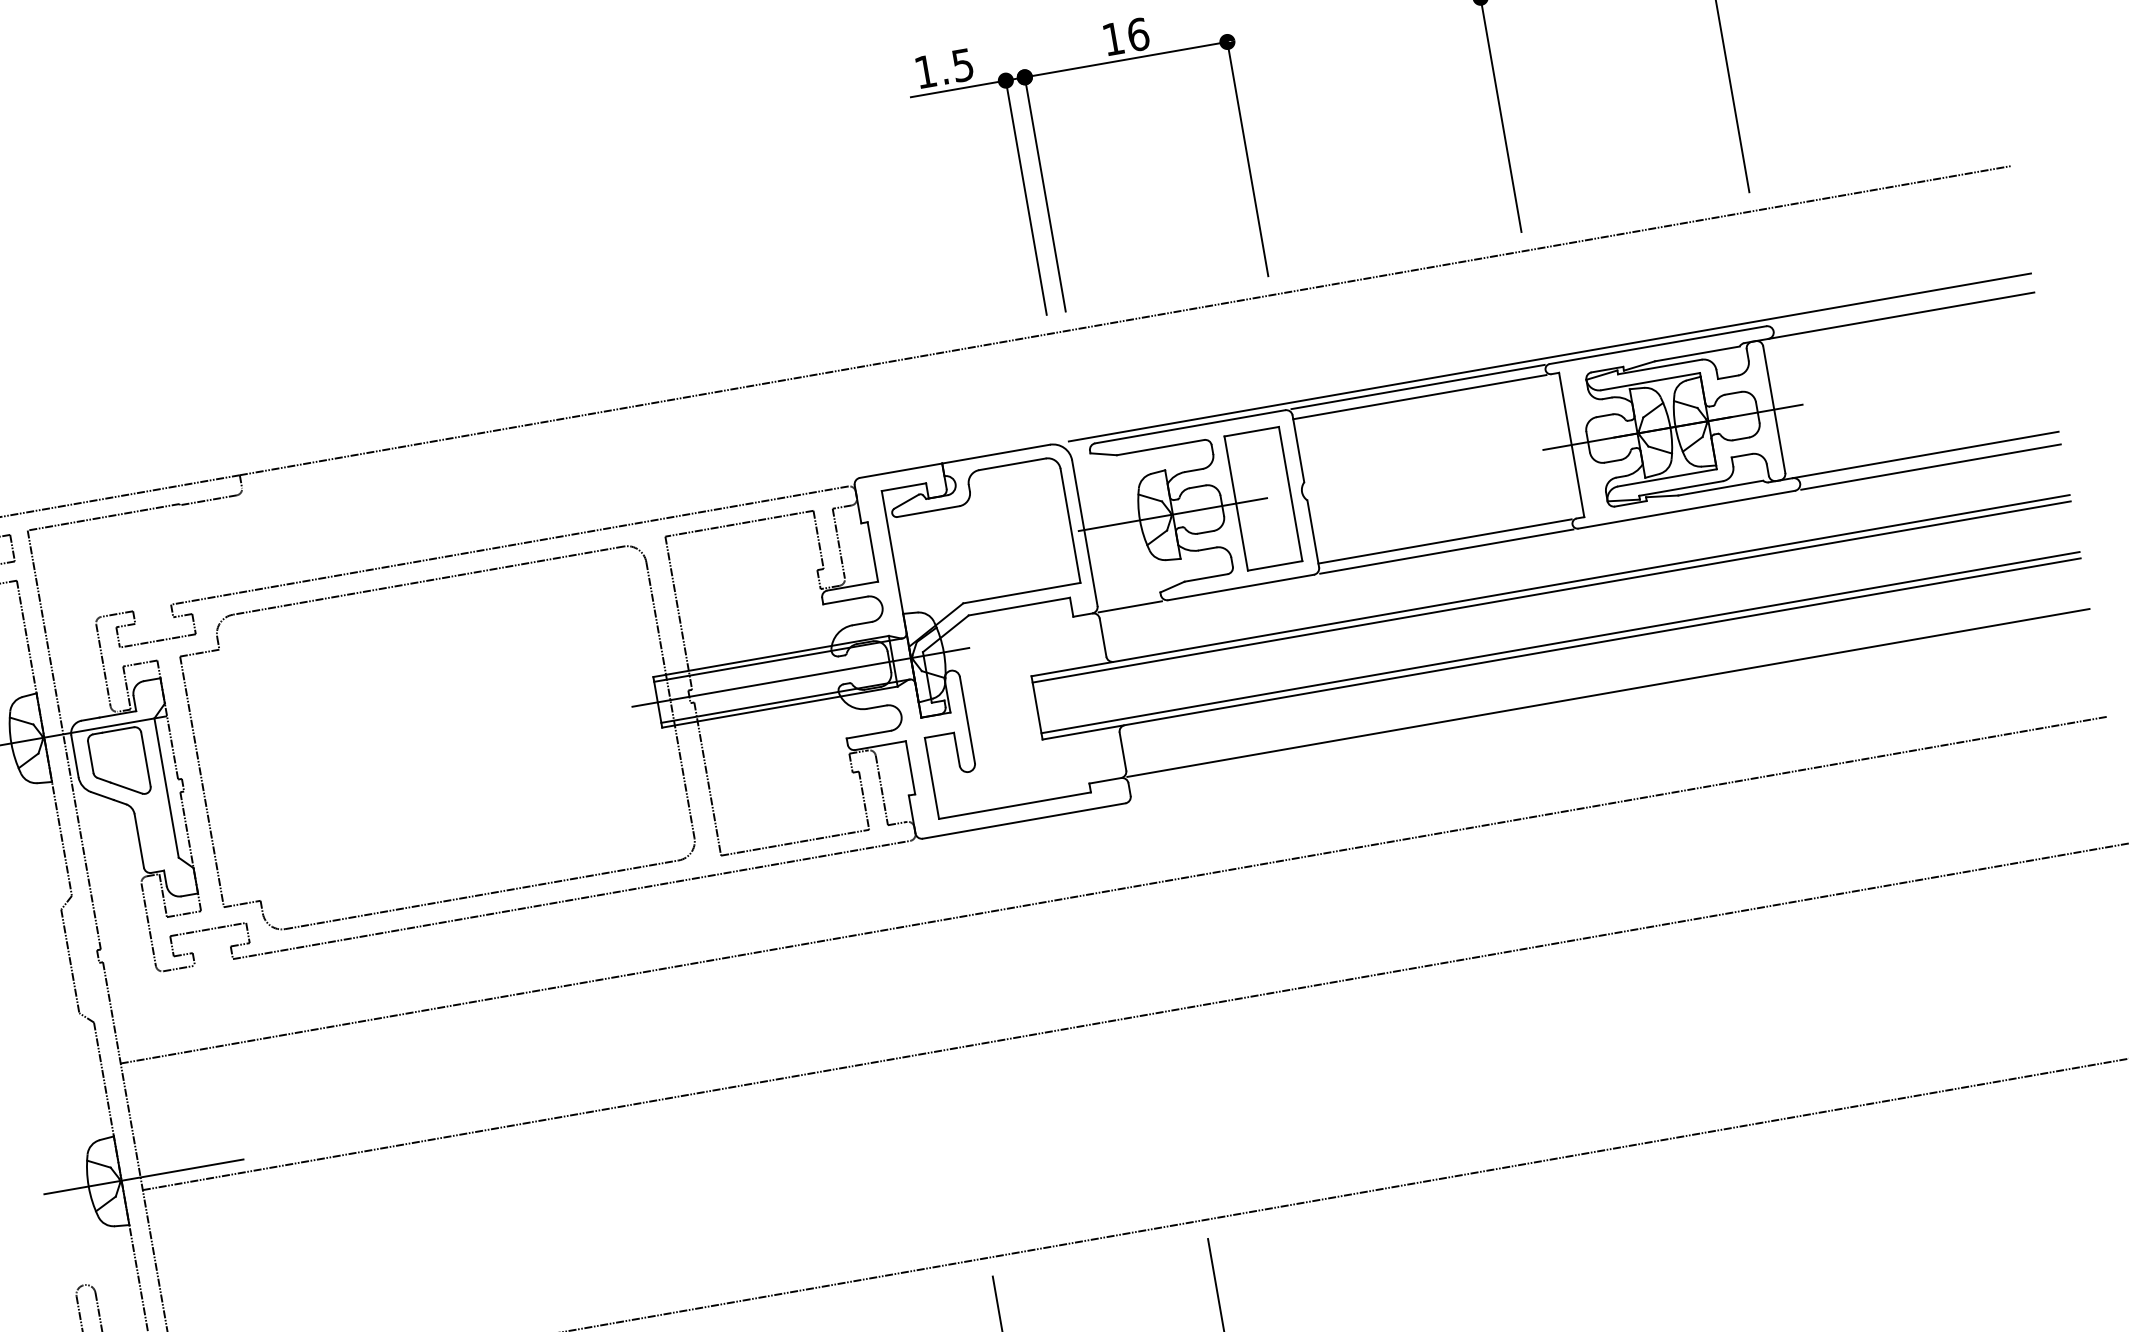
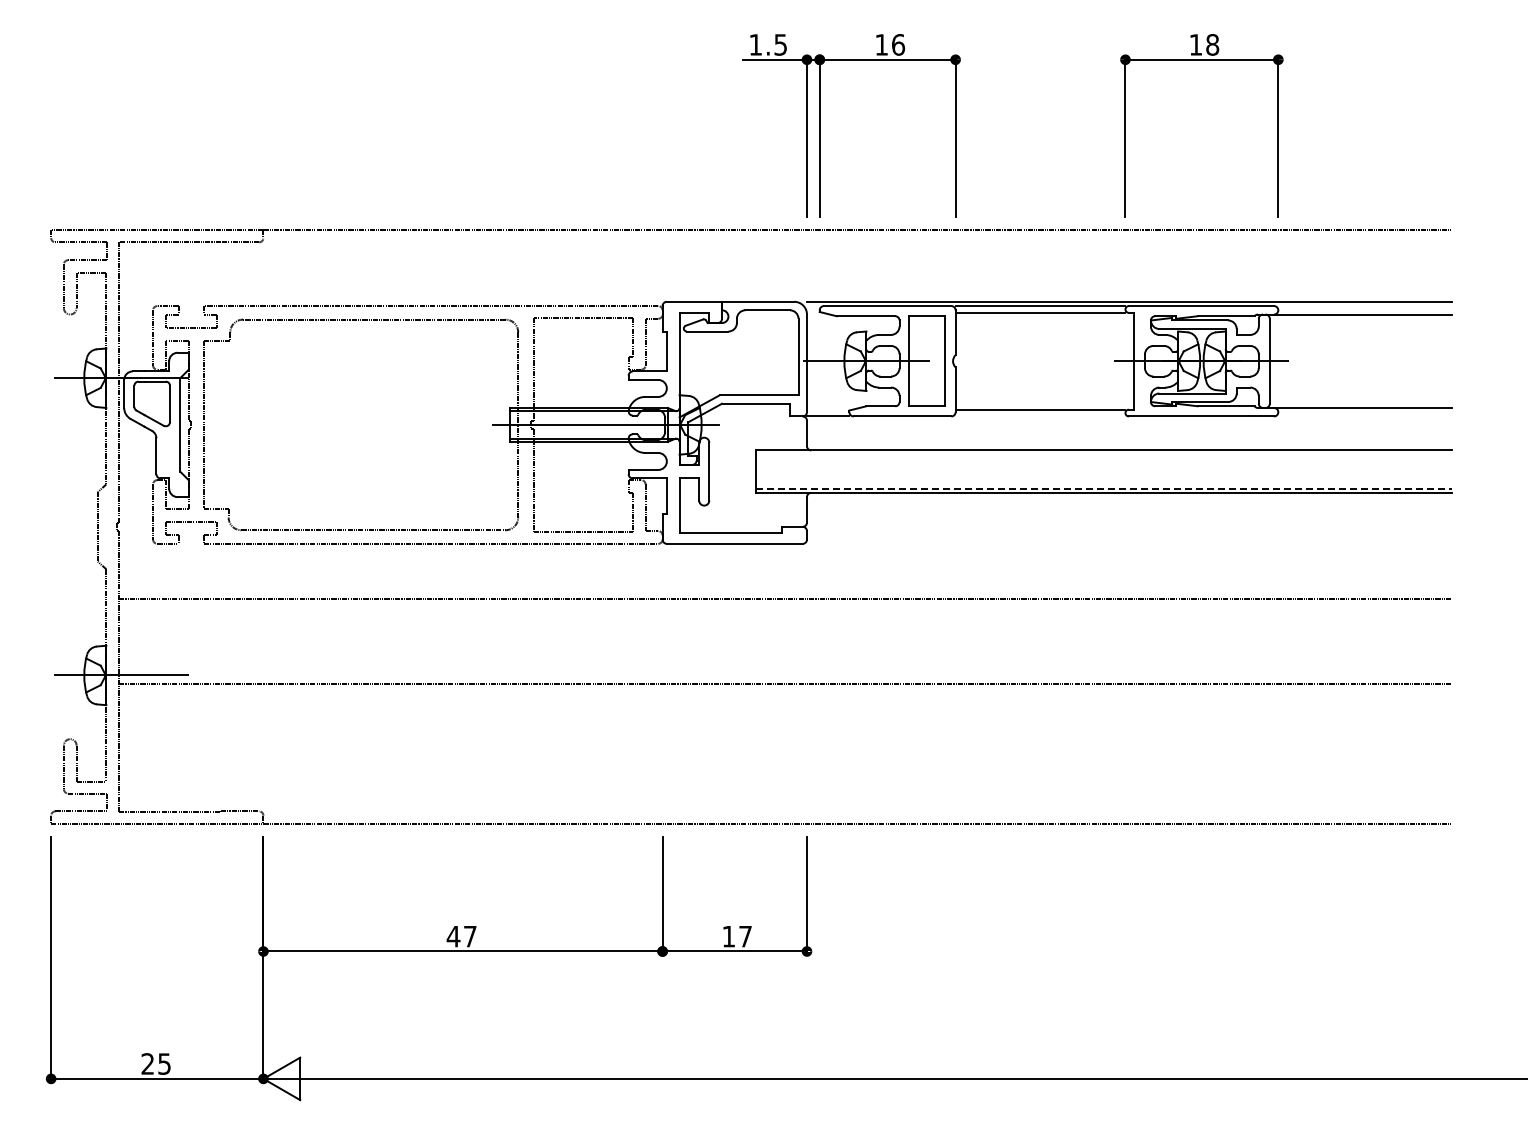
line: (1931, 467) -> (1365, 416), removed
line: (1446, 551) -> (1040, 416), removed
line: (1552, 591) -> (1104, 454), removed
line: (1560, 642) -> (1104, 488), solid -> dashed
line: (1608, 692) -> (1129, 526), removed

